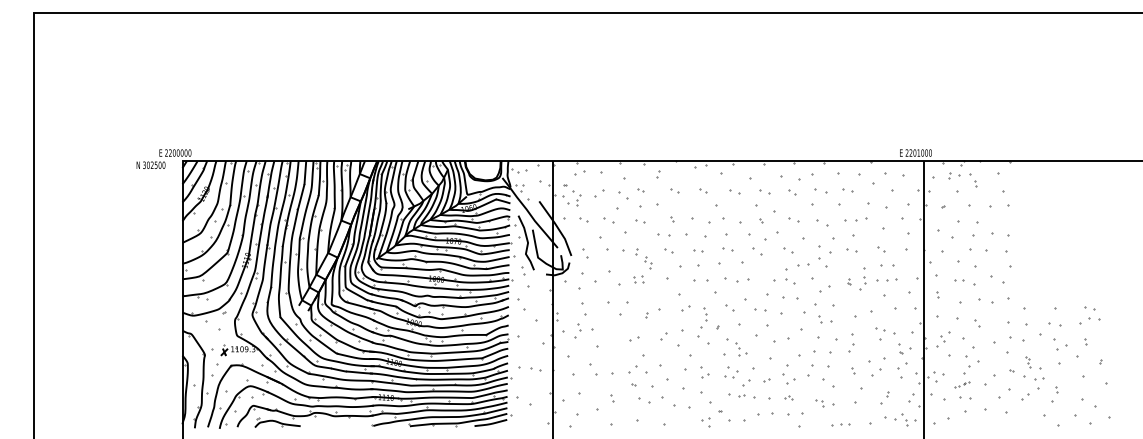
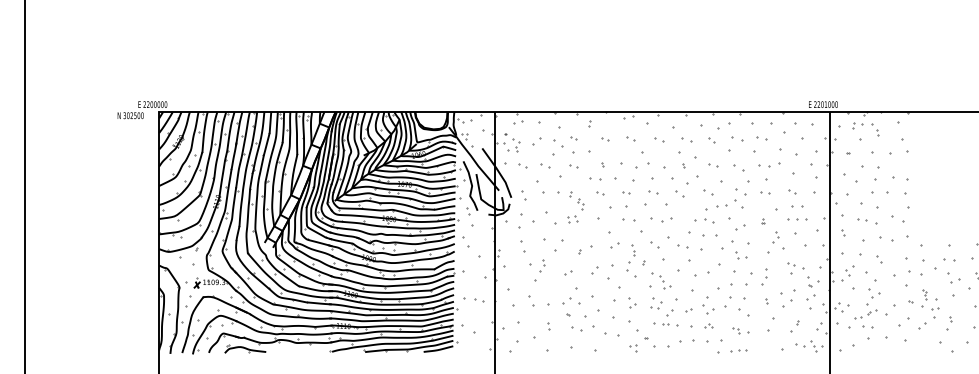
part: (862, 283) -> (775, 237), moved
part: (577, 330) -> (542, 265), moved
part: (962, 384) -> (865, 314), size x1.67
part: (840, 424) -> (738, 350), moved

